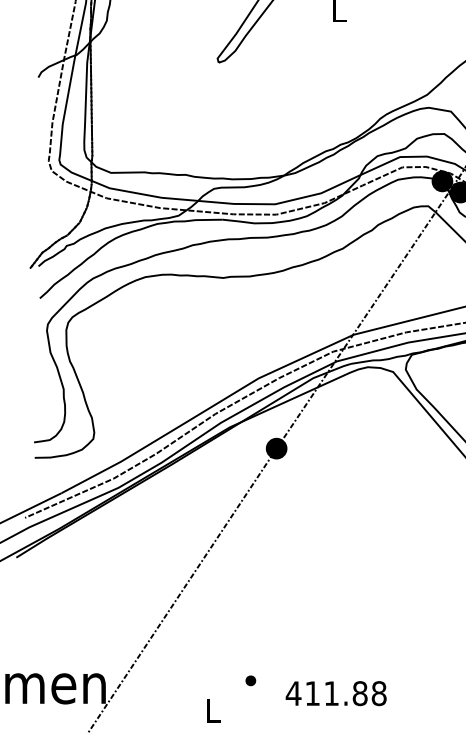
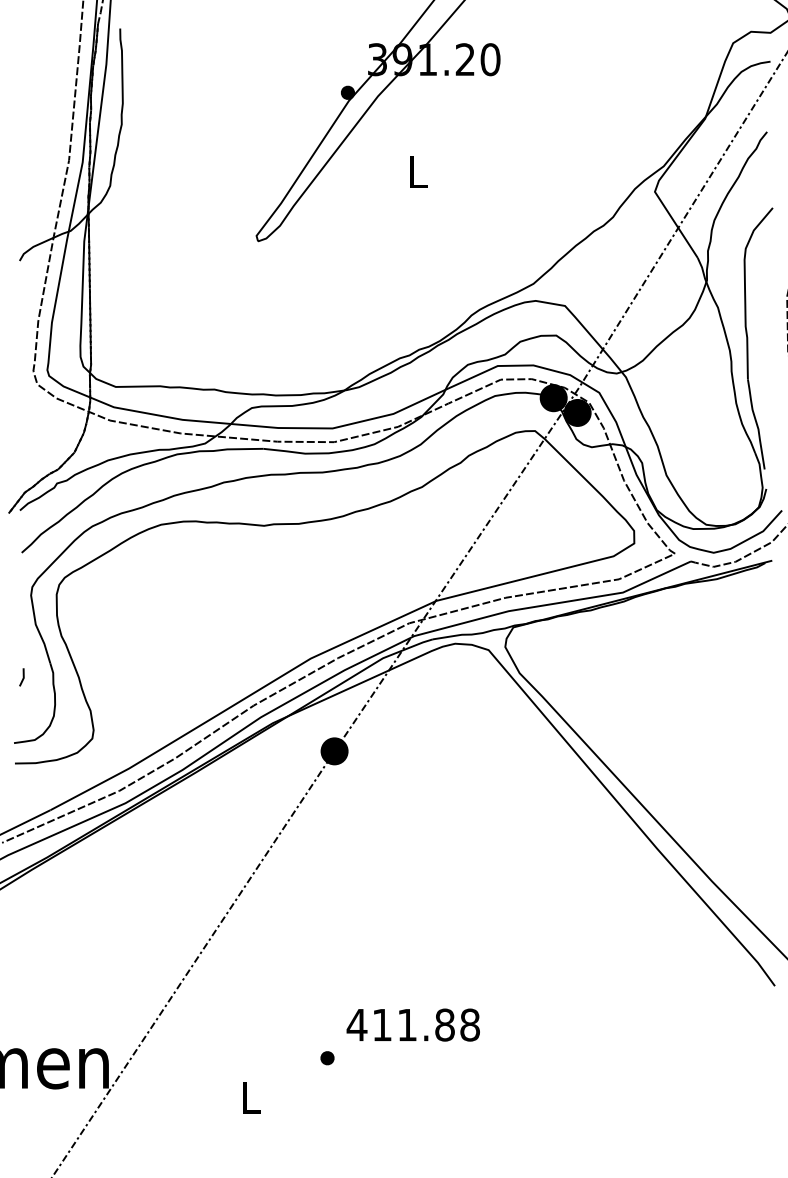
line: (40, 392) -> (22, 677), added
part: (250, 681) -> (327, 1058), moved
text: (335, 693) -> (412, 1024), moved

